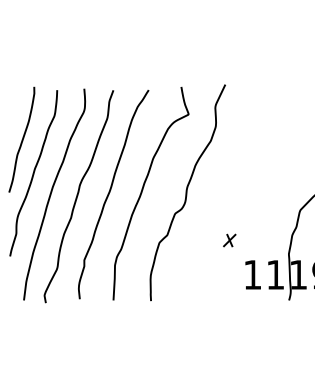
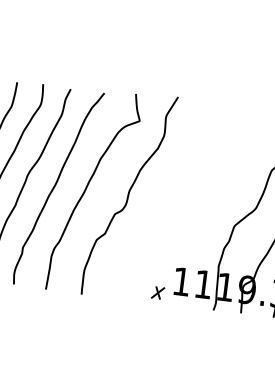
part: (229, 240) -> (157, 292), moved

